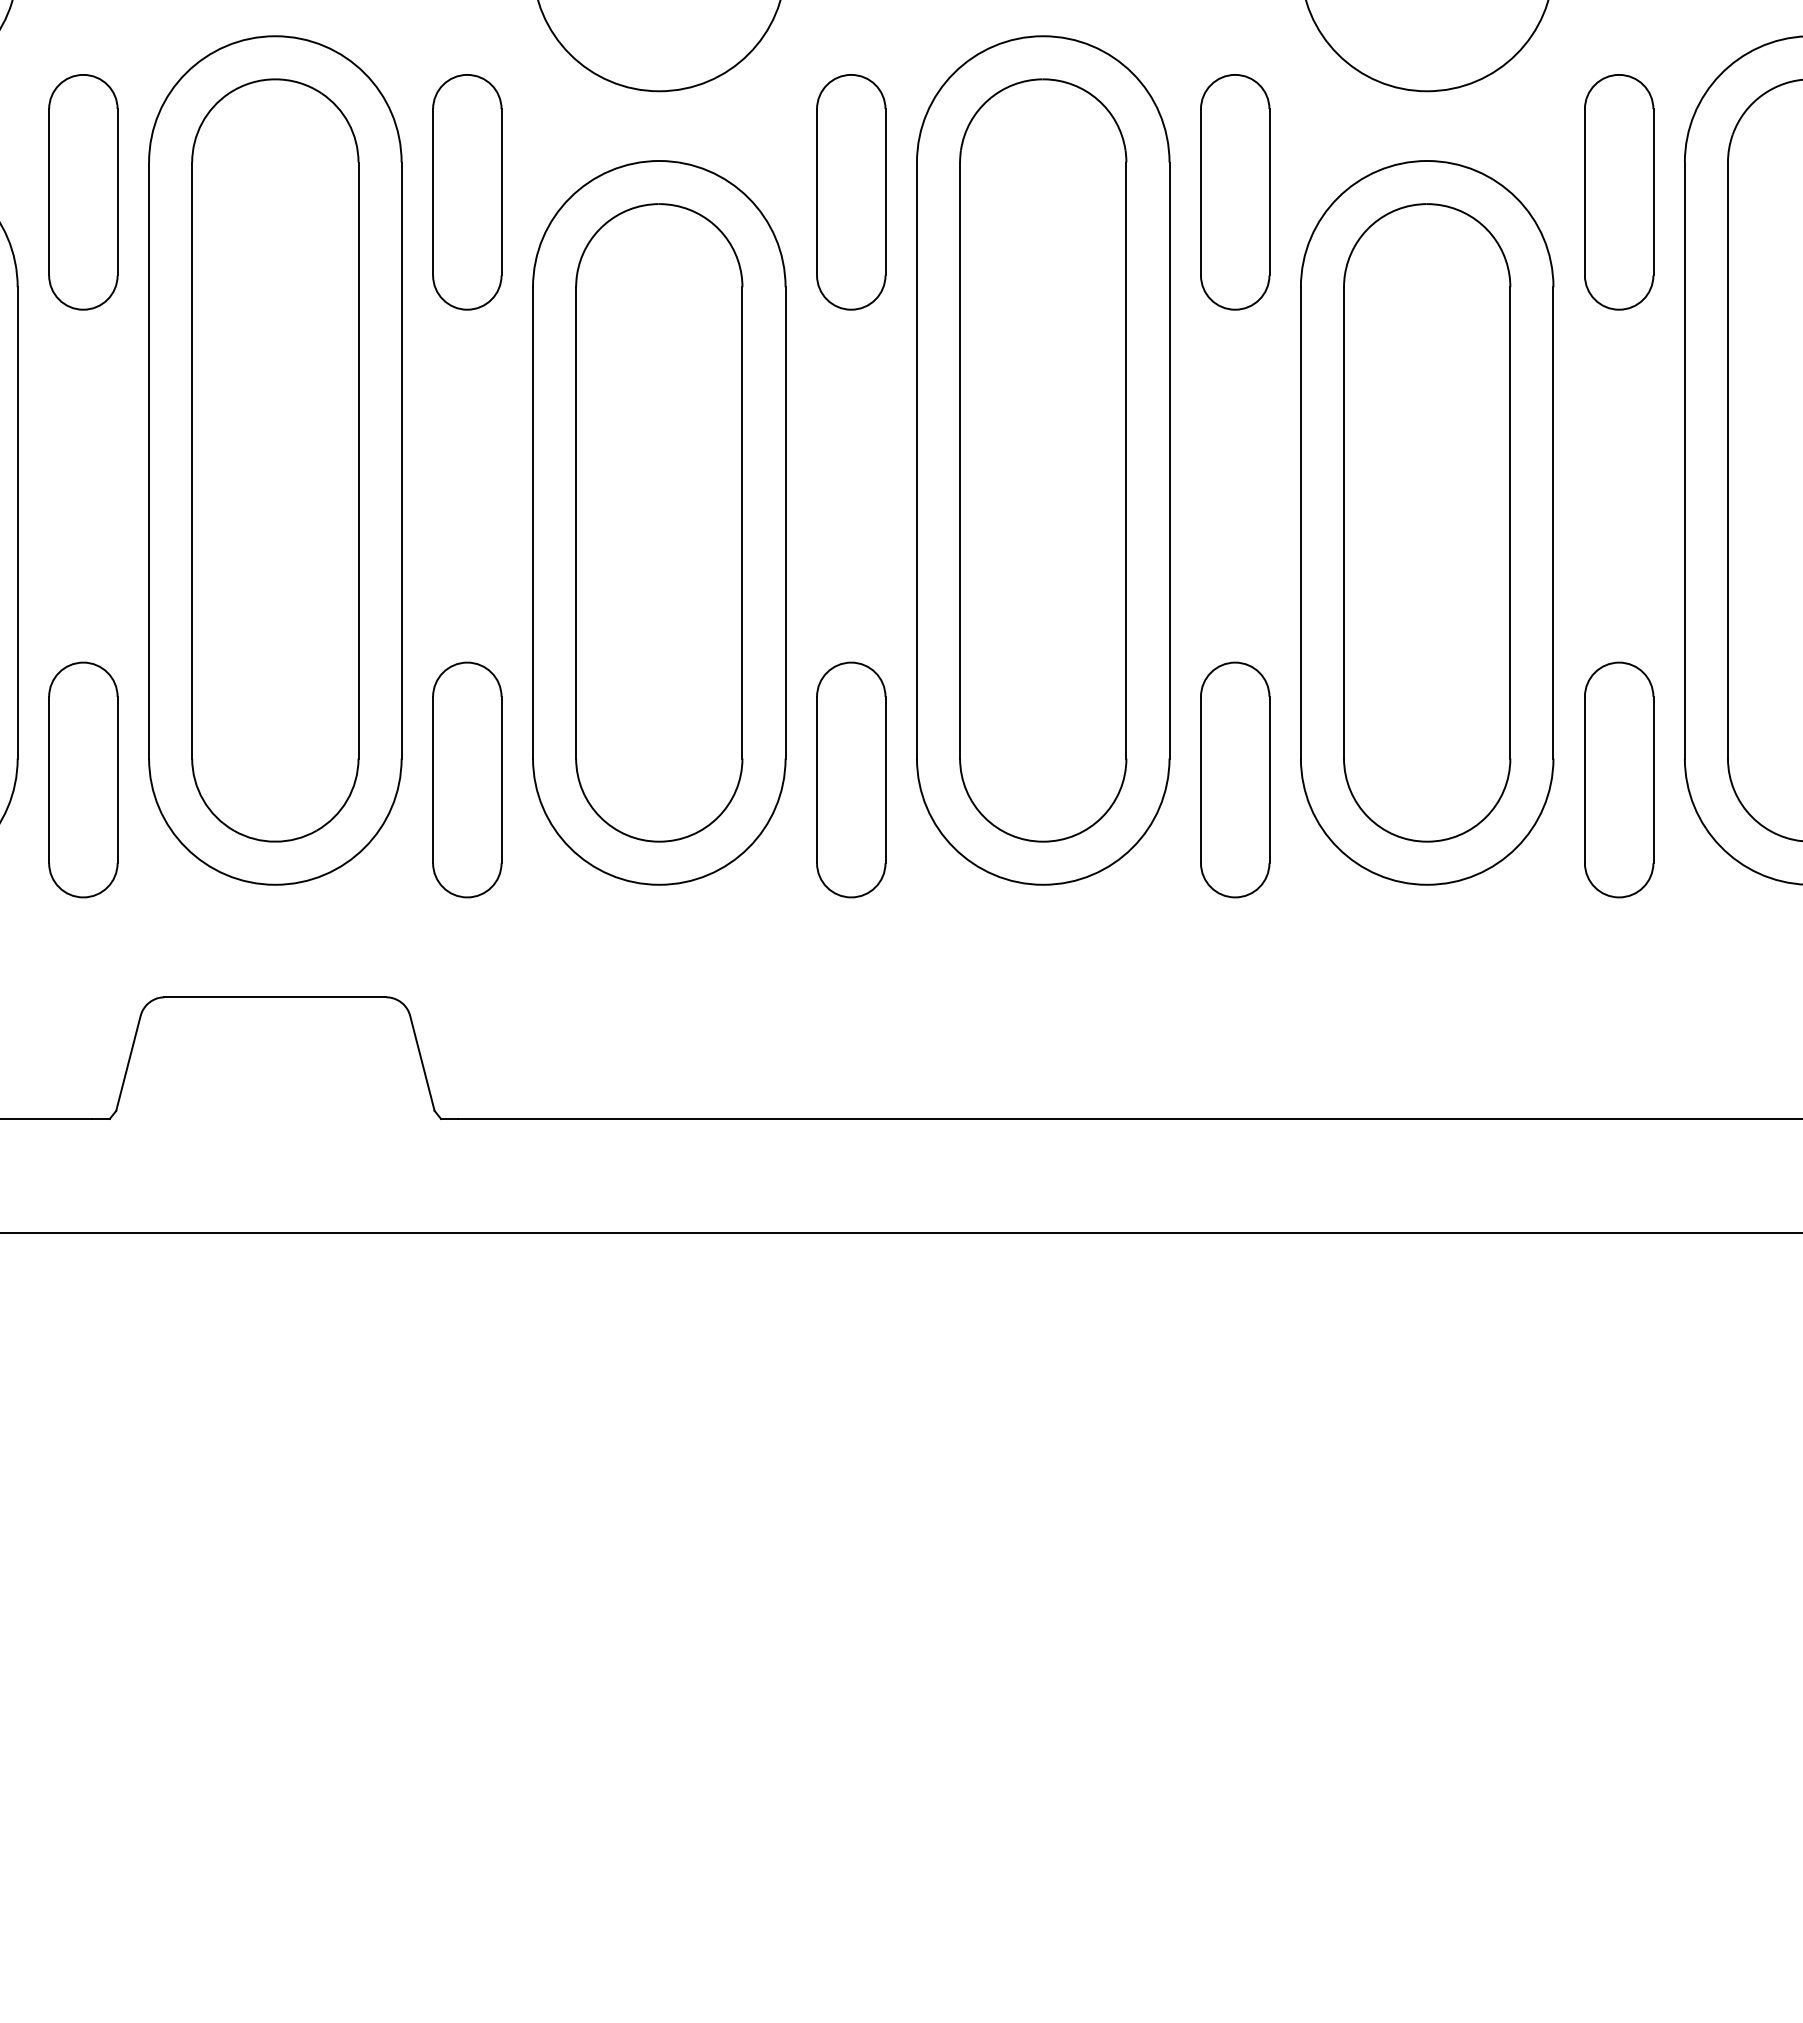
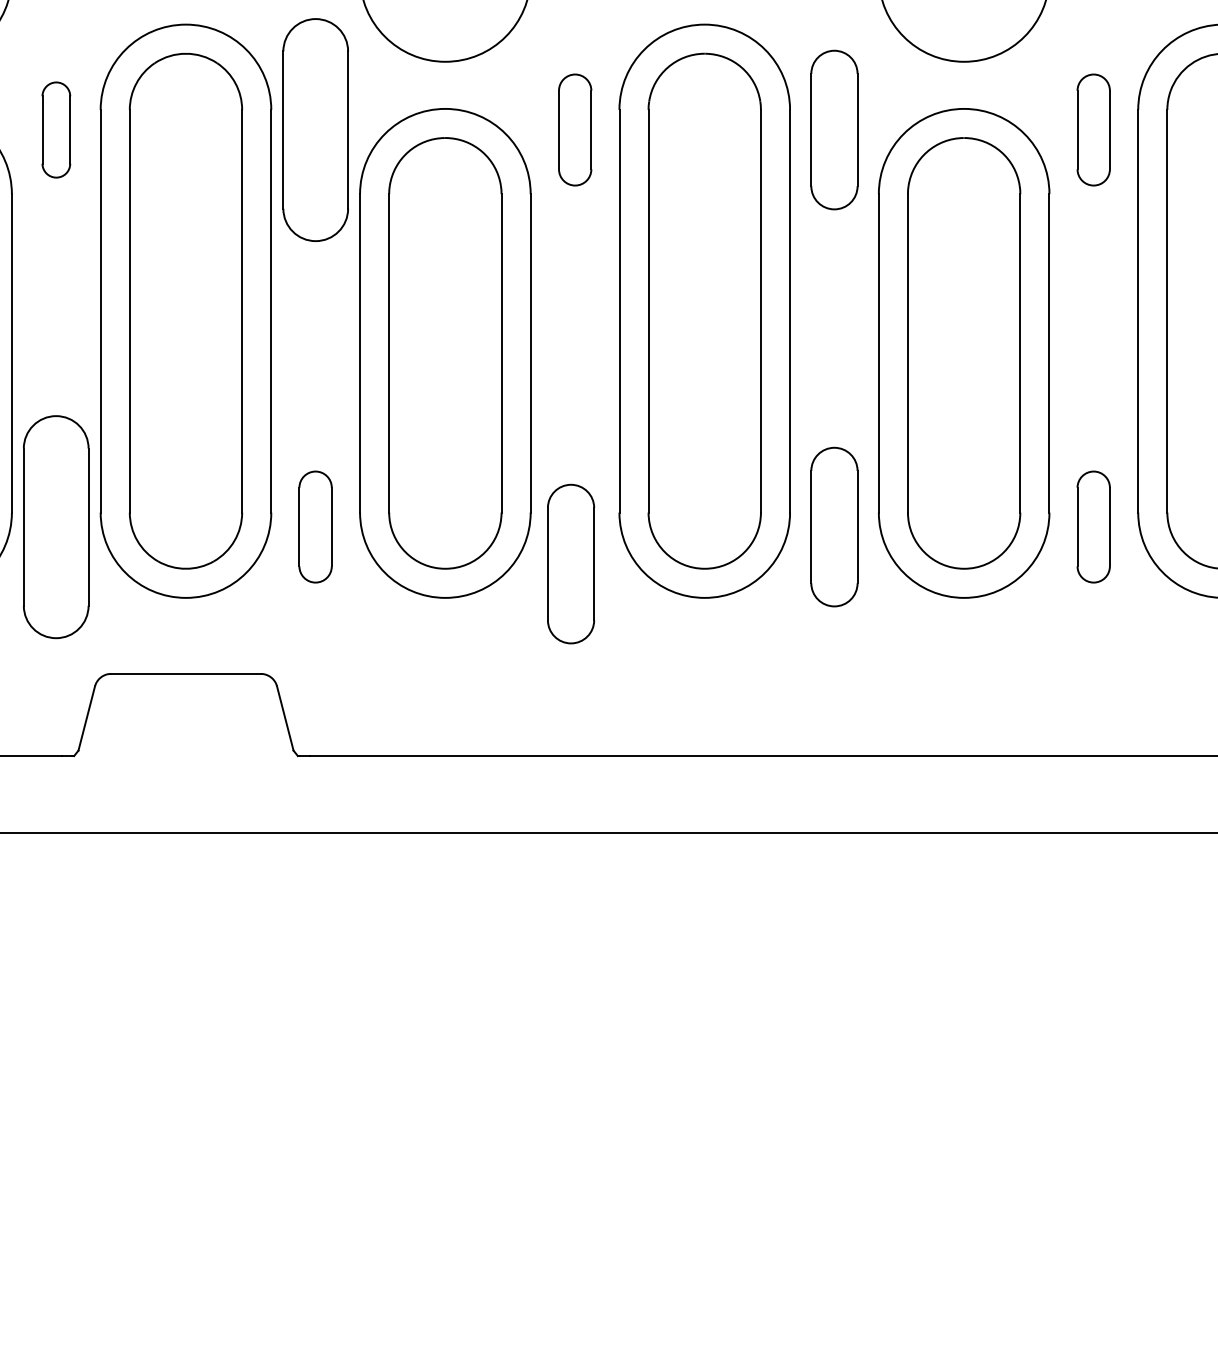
part: (83, 191) -> (56, 129), size x0.6
part: (467, 191) -> (315, 129), size x1.4
part: (851, 191) -> (575, 129), size x0.7
part: (1618, 191) -> (1093, 129), size x0.7
part: (83, 779) -> (56, 526), size x1.4
part: (467, 779) -> (315, 526), size x0.7
part: (851, 779) -> (571, 563), moved
part: (1618, 779) -> (1093, 526), size x0.7

